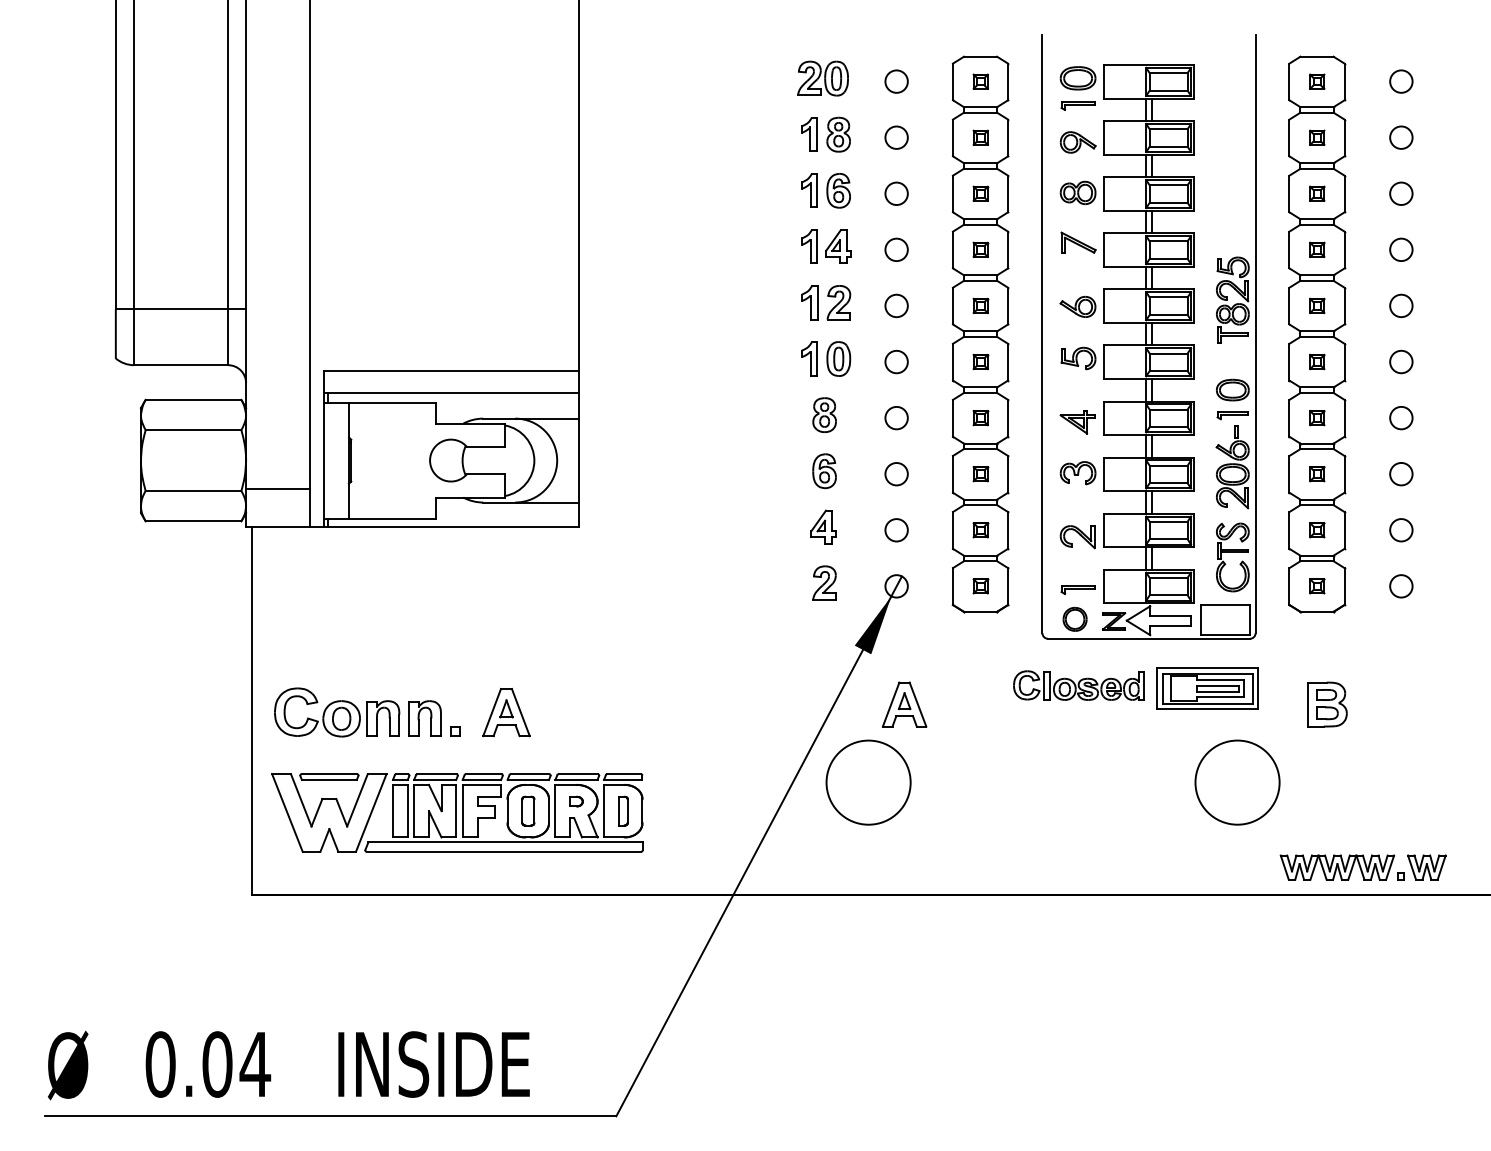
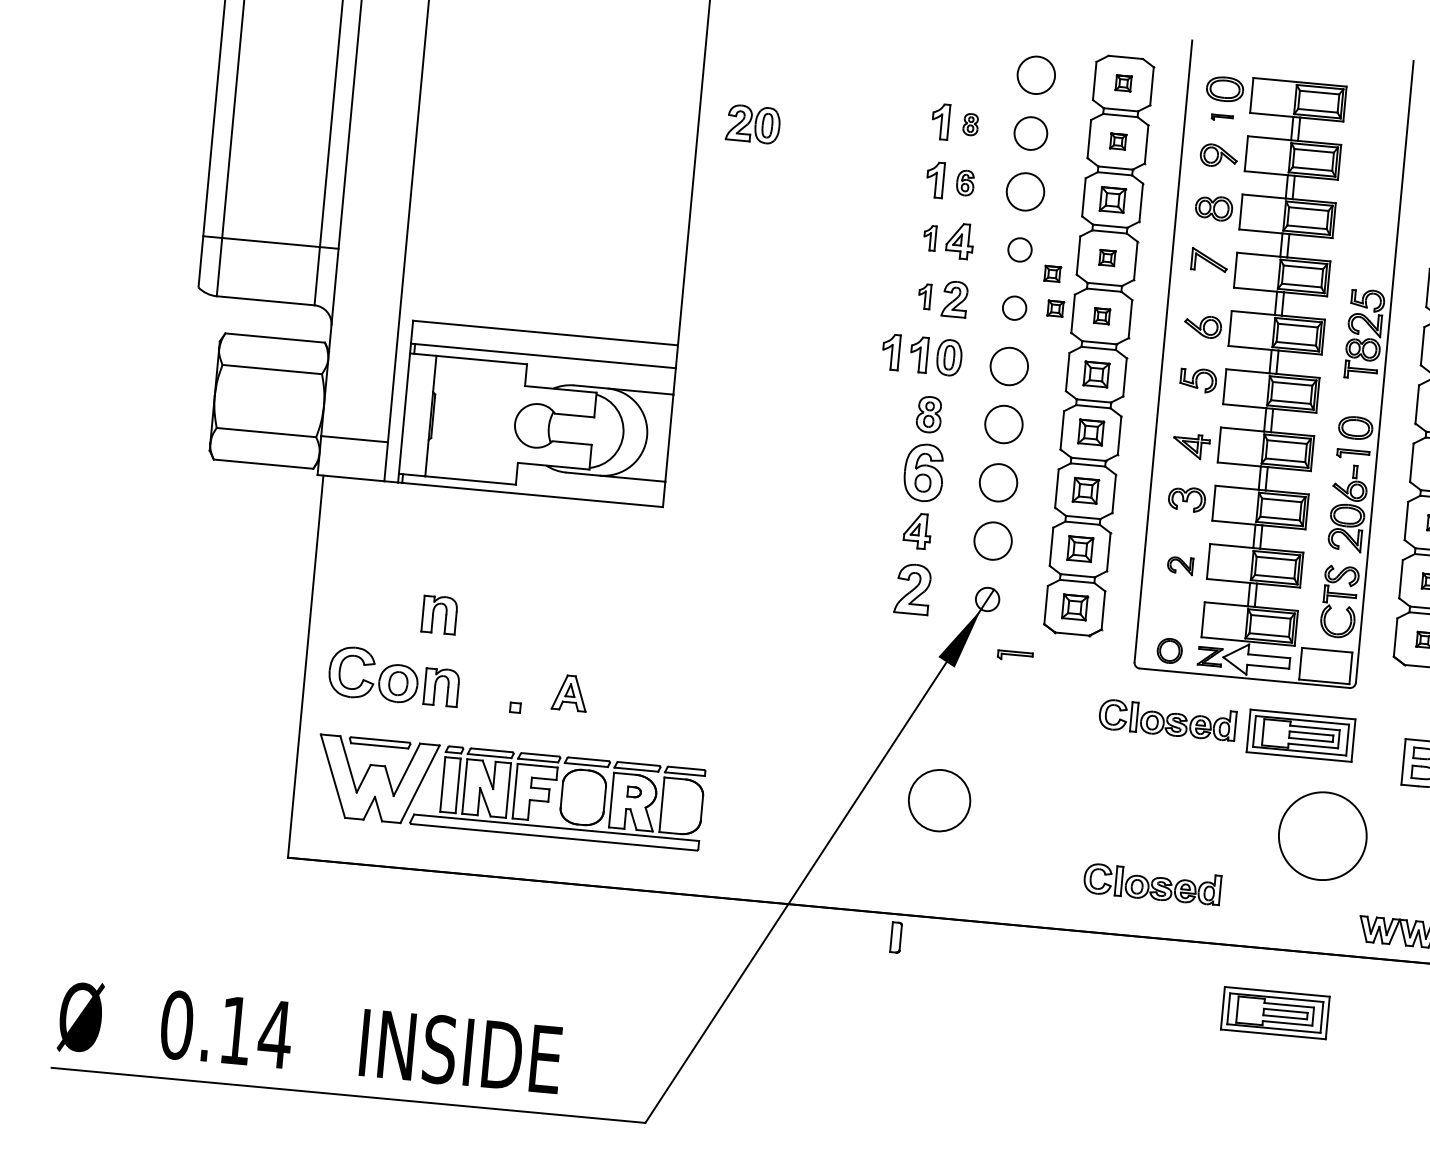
part: (822, 78) -> (752, 124), moved
circle: (896, 81) -> (1036, 75), size x1.6
part: (1077, 105) -> (1221, 117), size x0.6
part: (838, 134) -> (970, 124), size x0.6
circle: (896, 137) -> (1030, 133), size x1.4
part: (838, 190) -> (965, 182), size x0.7
circle: (896, 193) -> (1025, 191), size x1.6
part: (980, 193) -> (1112, 199), size x1.6
part: (809, 246) -> (929, 238), size x0.7
part: (929, 269) -> (1052, 273), added
part: (809, 302) -> (924, 296), size x0.7
part: (935, 302) -> (1055, 308), added
part: (782, 358) -> (891, 351), added
circle: (896, 361) -> (1009, 365), size x1.6
part: (980, 361) -> (1096, 373), size x1.6
circle: (896, 418) -> (1003, 425), size x1.6
part: (980, 418) -> (1090, 433), size x1.6
part: (824, 471) -> (923, 473), size x1.6
circle: (896, 474) -> (998, 483), size x1.6
part: (980, 474) -> (1085, 491), size x1.6
circle: (896, 530) -> (992, 541), size x1.6
part: (980, 530) -> (1080, 549), size x1.6
part: (1077, 537) -> (1180, 566), size x0.7
part: (824, 582) -> (913, 588), size x1.4
part: (980, 586) -> (1074, 607), size x1.6
part: (1077, 589) -> (1014, 655), moved
part: (904, 704) -> (984, 722), removed
part: (506, 712) -> (570, 692), size x0.7
part: (424, 718) -> (439, 614), moved
circle: (868, 782) -> (939, 800), size x0.7
part: (528, 810) -> (583, 796), removed
part: (623, 810) -> (896, 936), moved
part: (1078, 843) -> (1151, 884), added
part: (1207, 955) -> (1274, 1012), added
text: (217, 1064) -> (236, 1030), 0.04 -> 0.14

